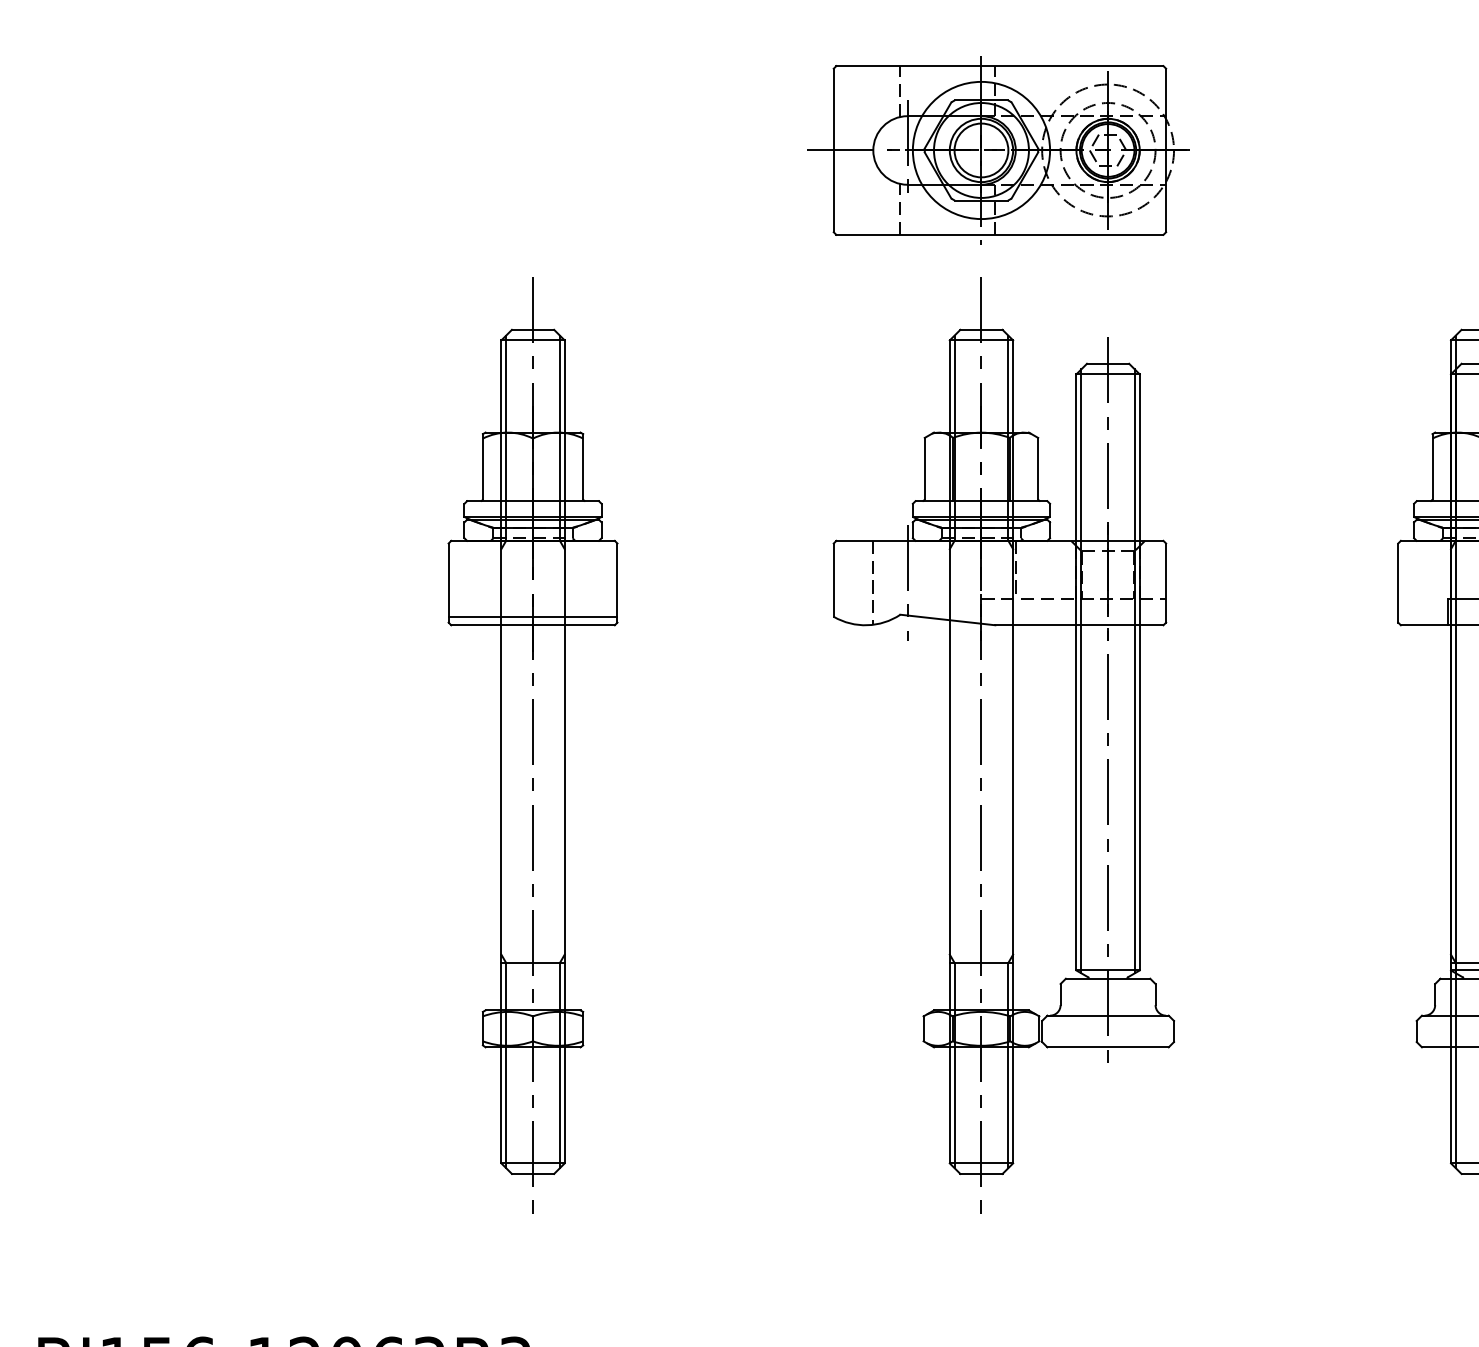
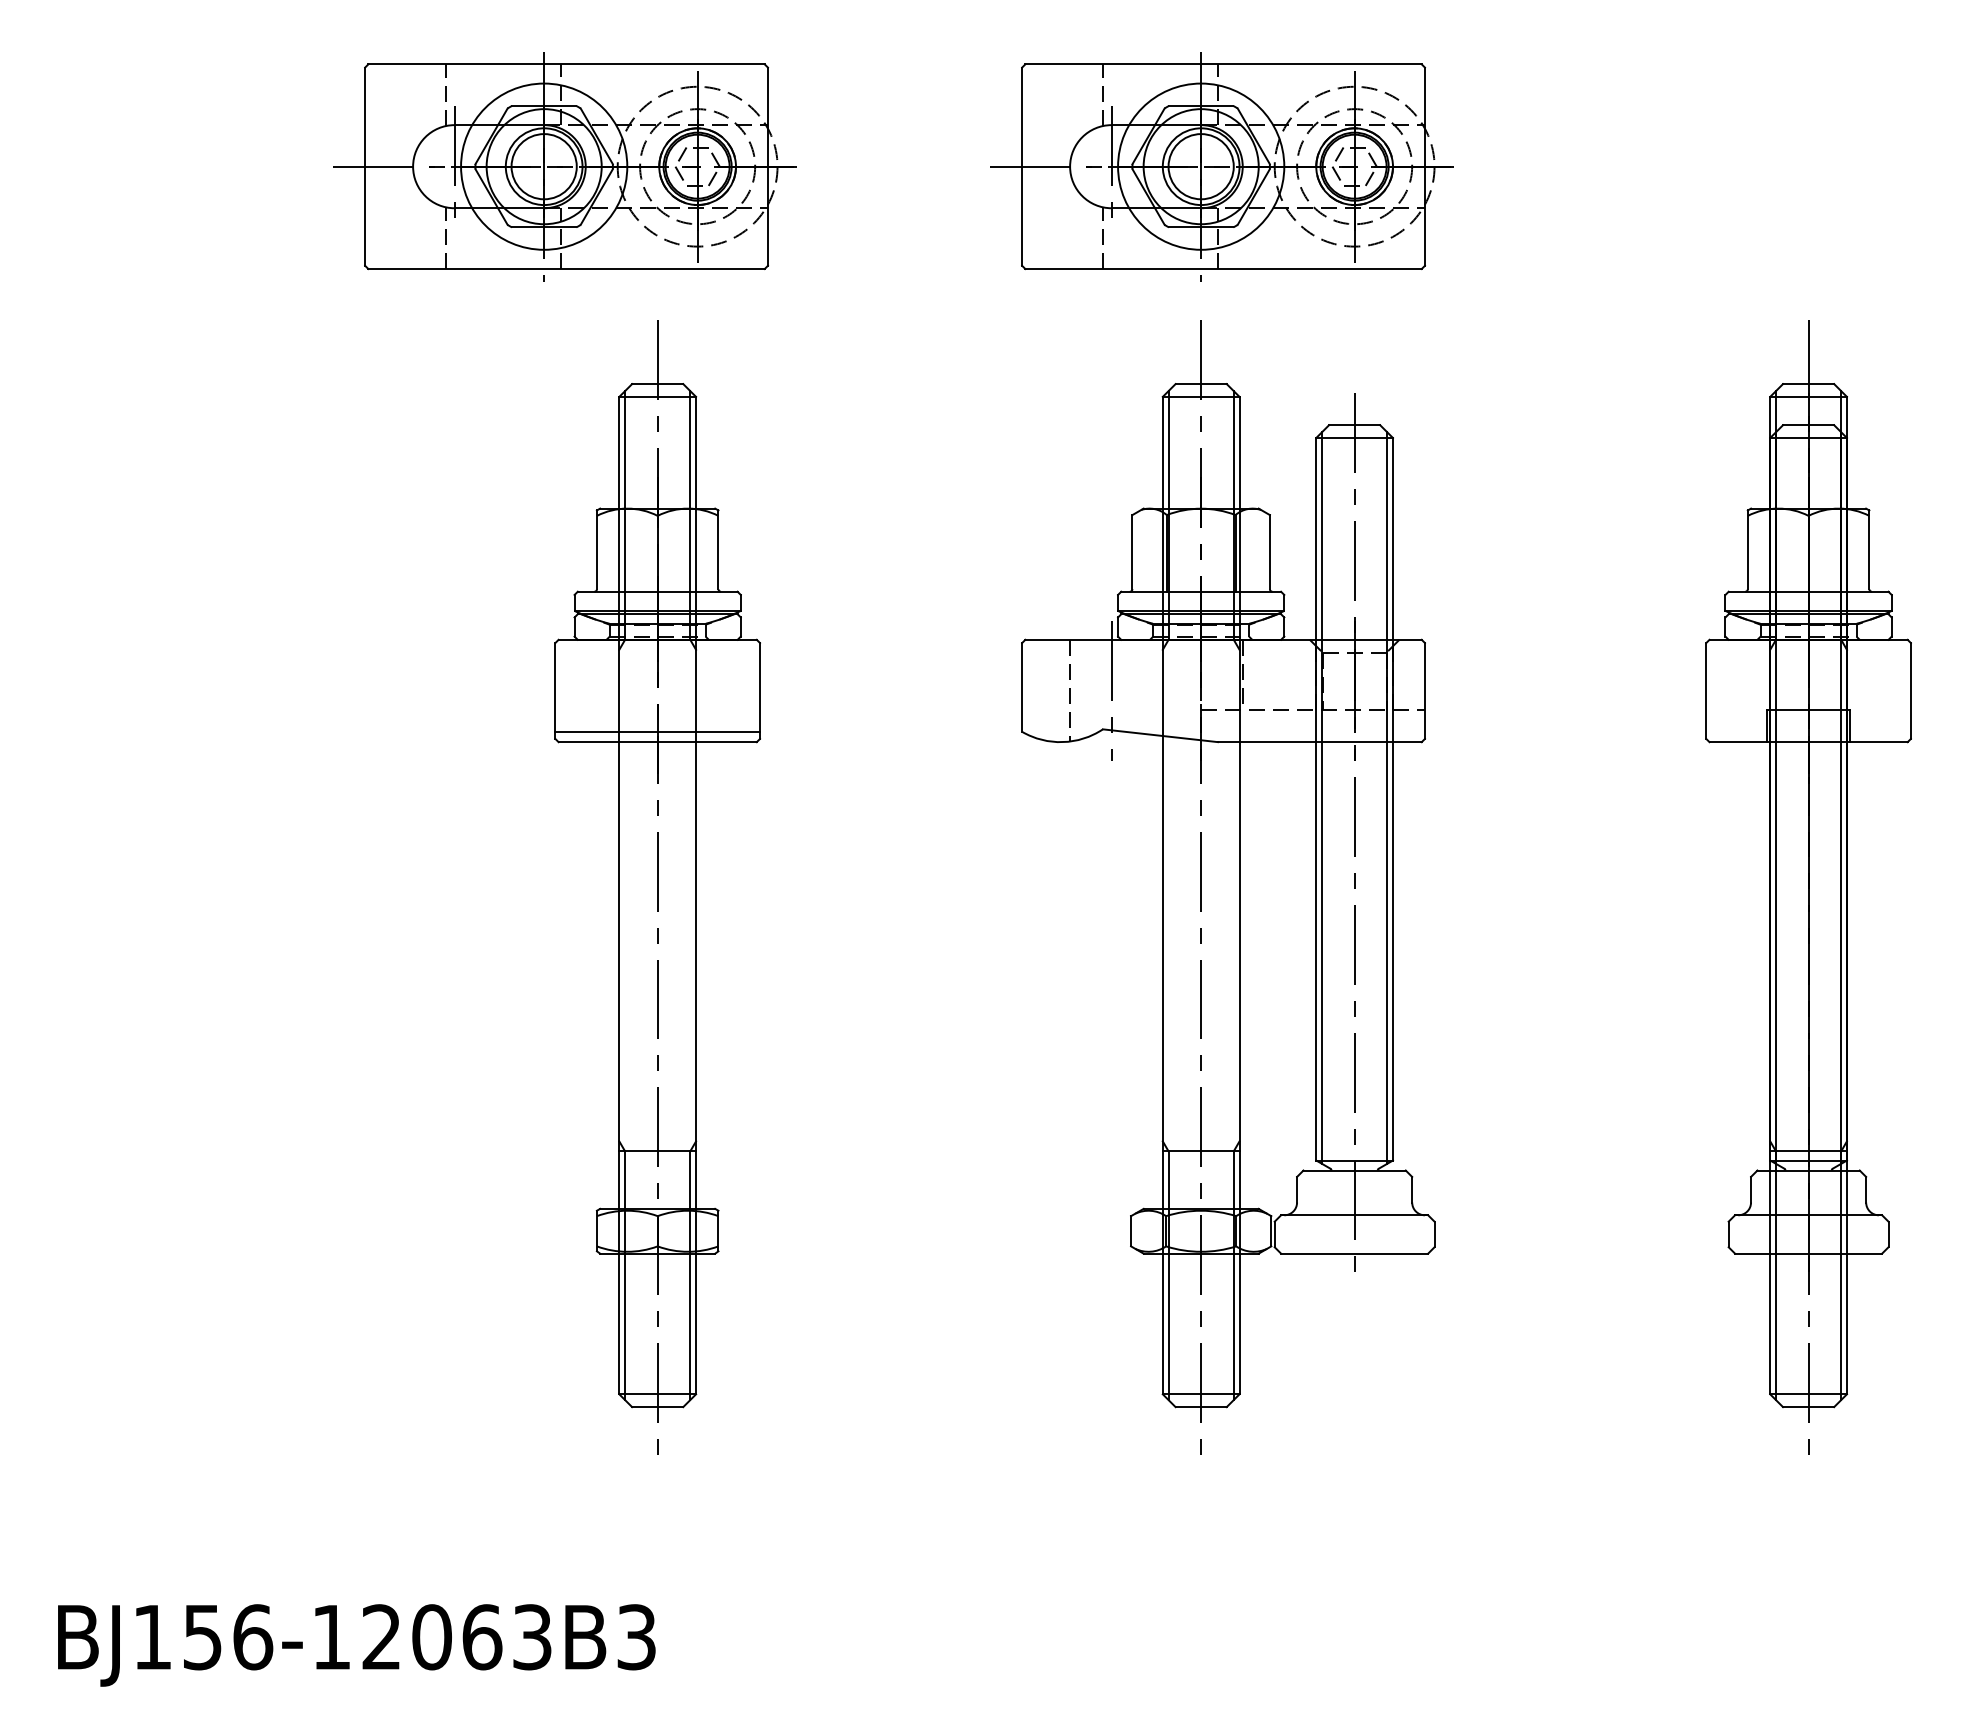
part: (456, 150) -> (564, 166), added

